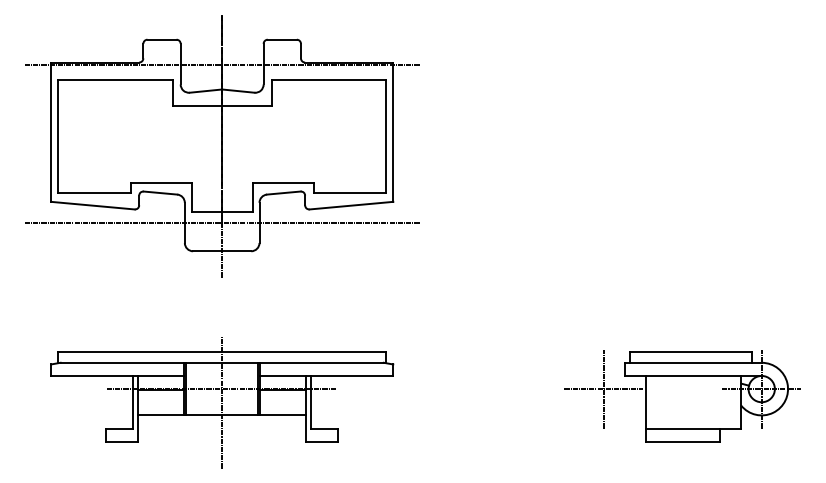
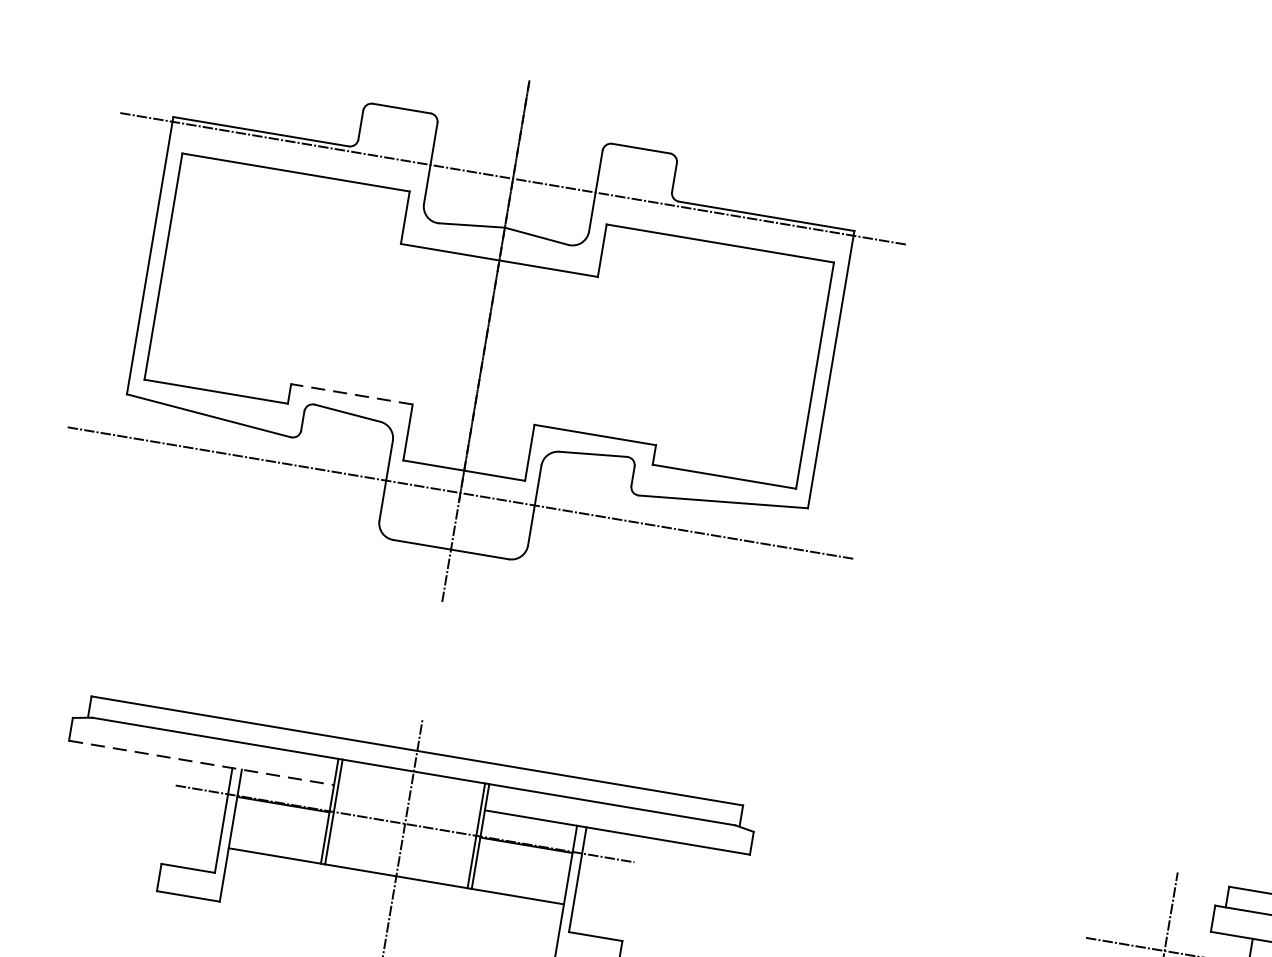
line: (161, 183) -> (352, 394), solid -> dashed
line: (117, 375) -> (201, 761), solid -> dashed

